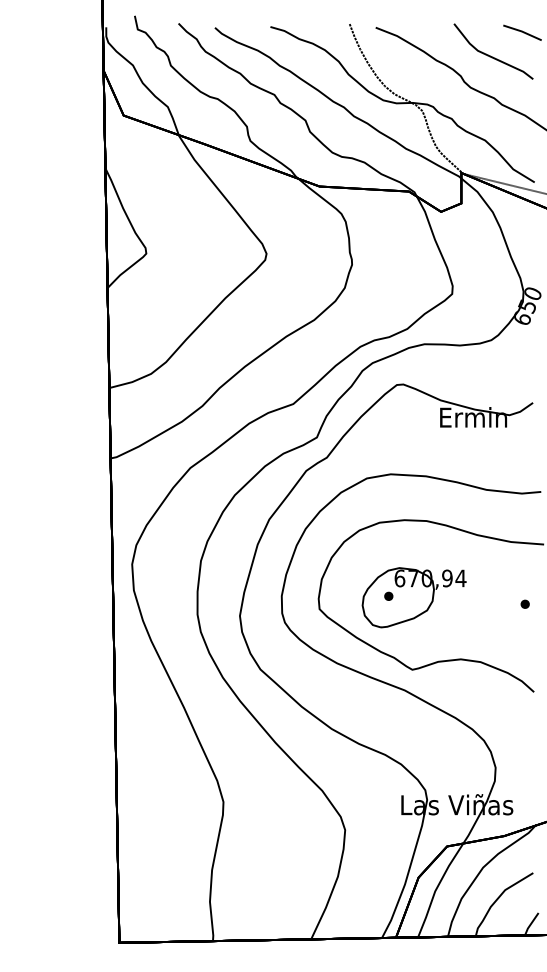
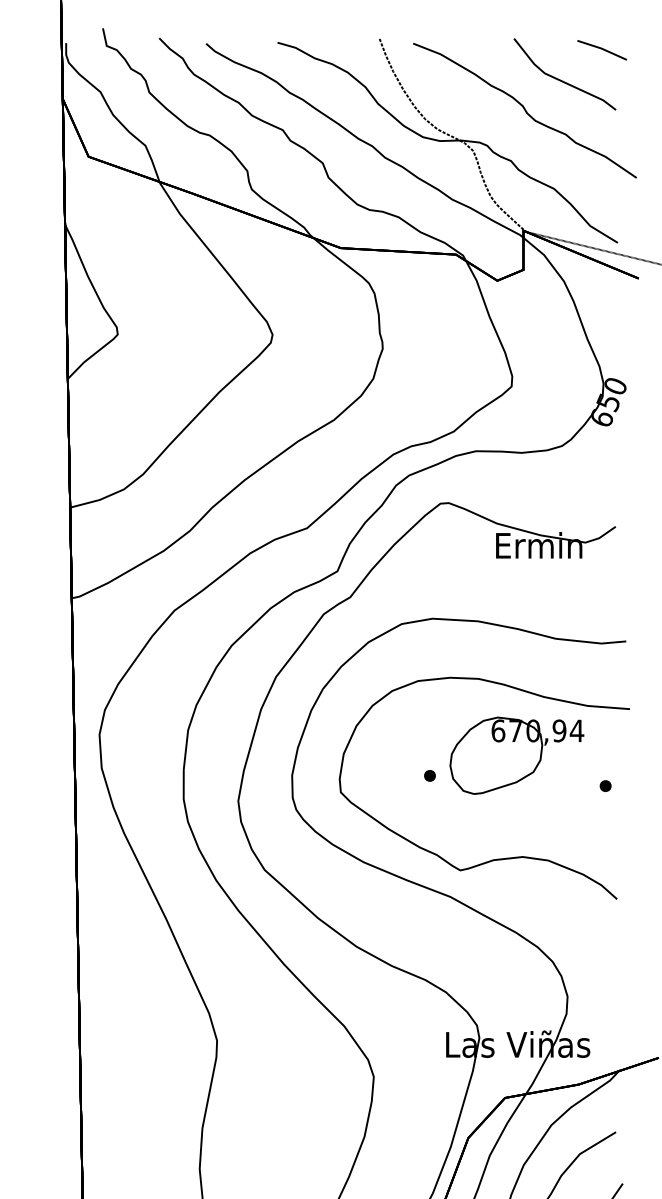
part: (413, 597) -> (515, 755), moved

